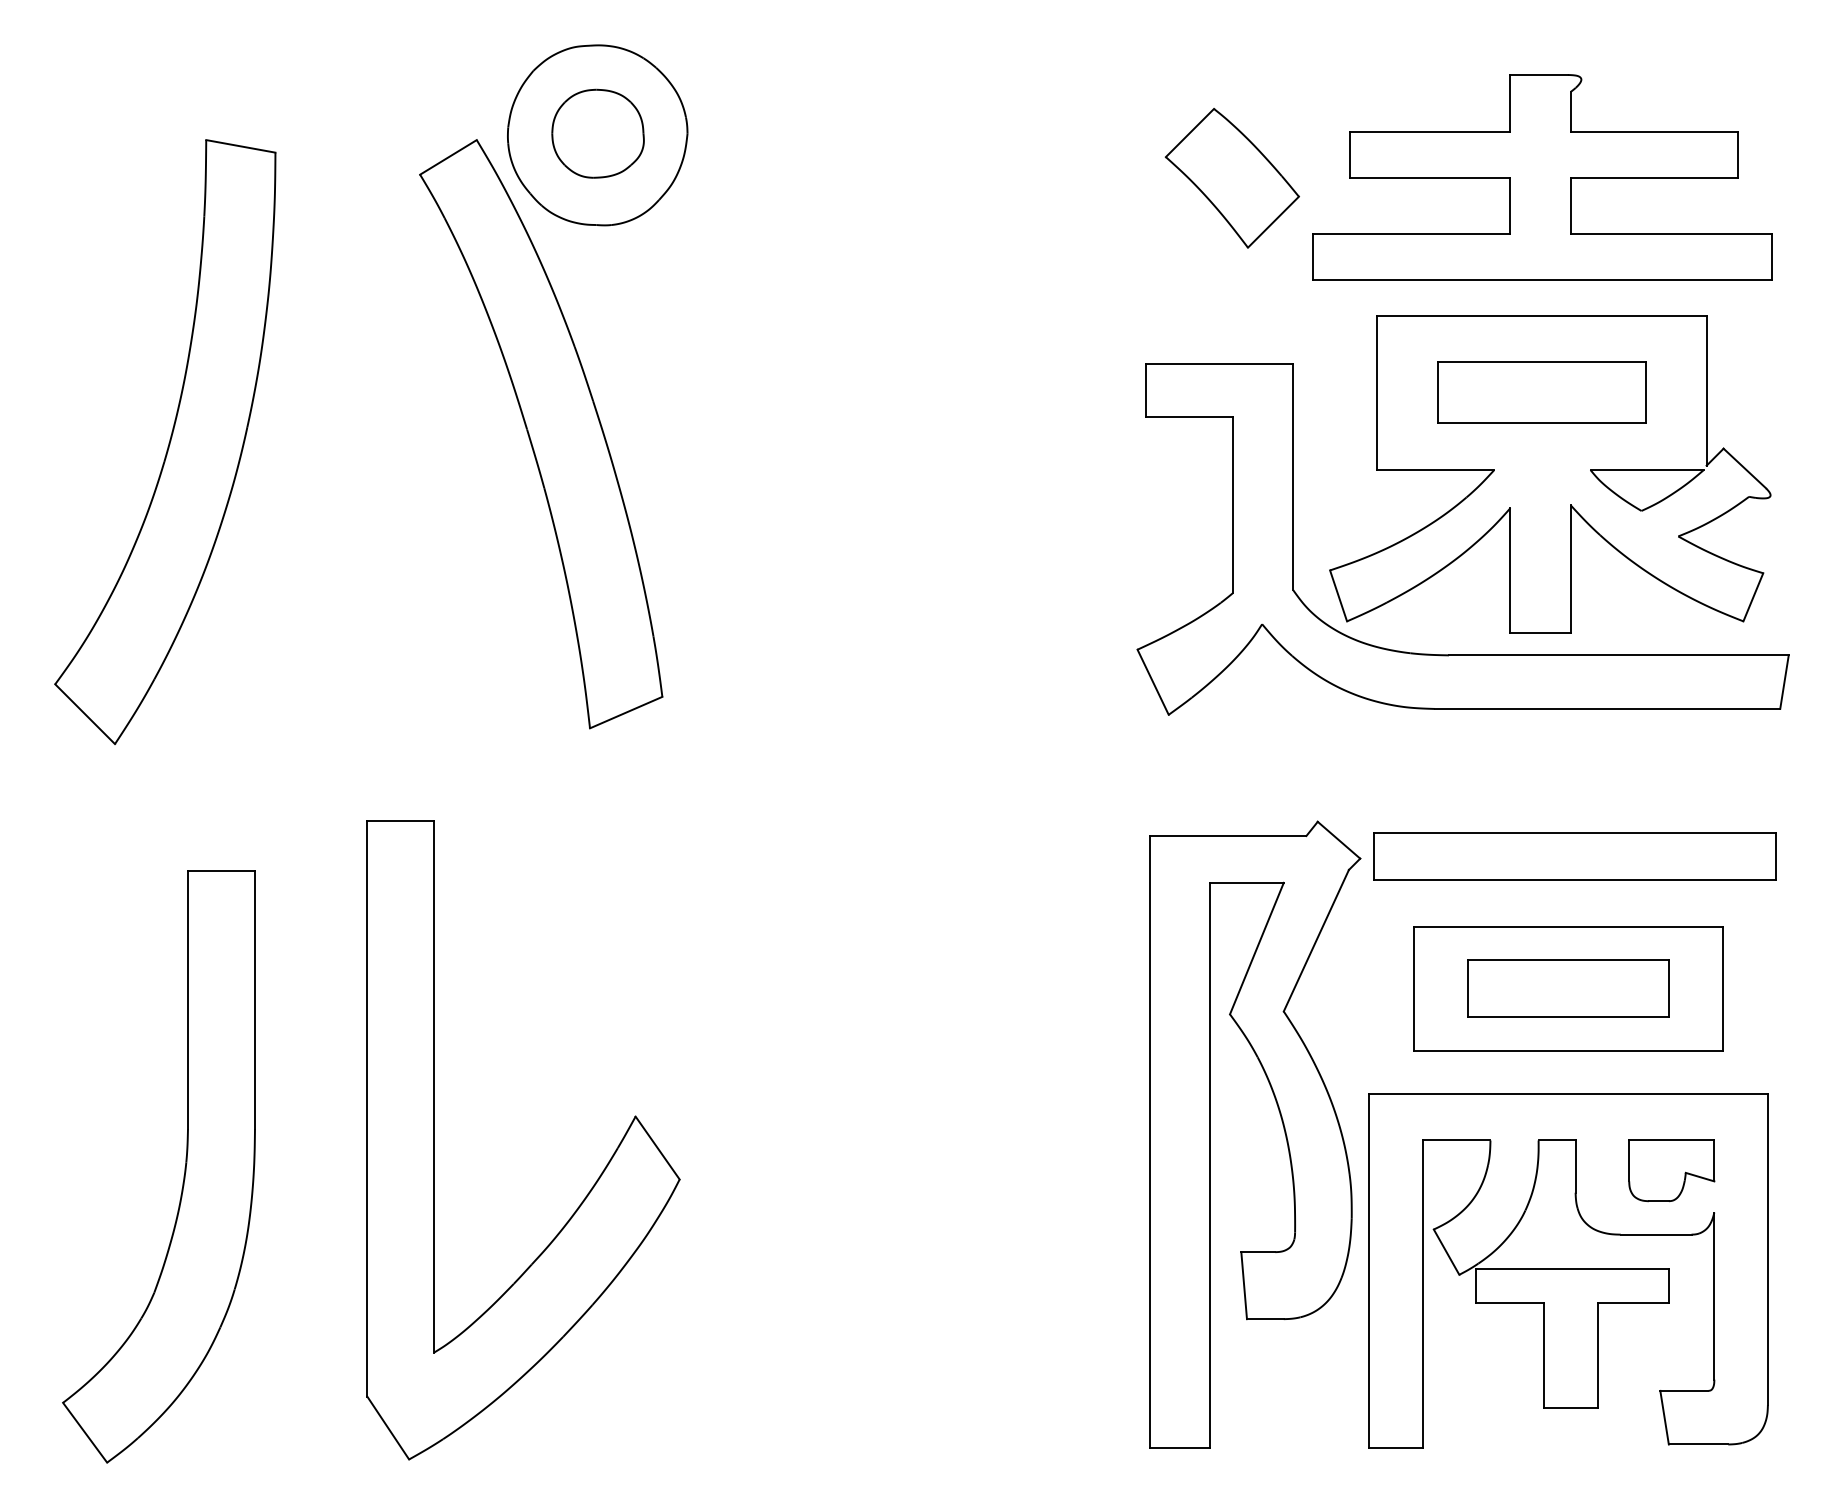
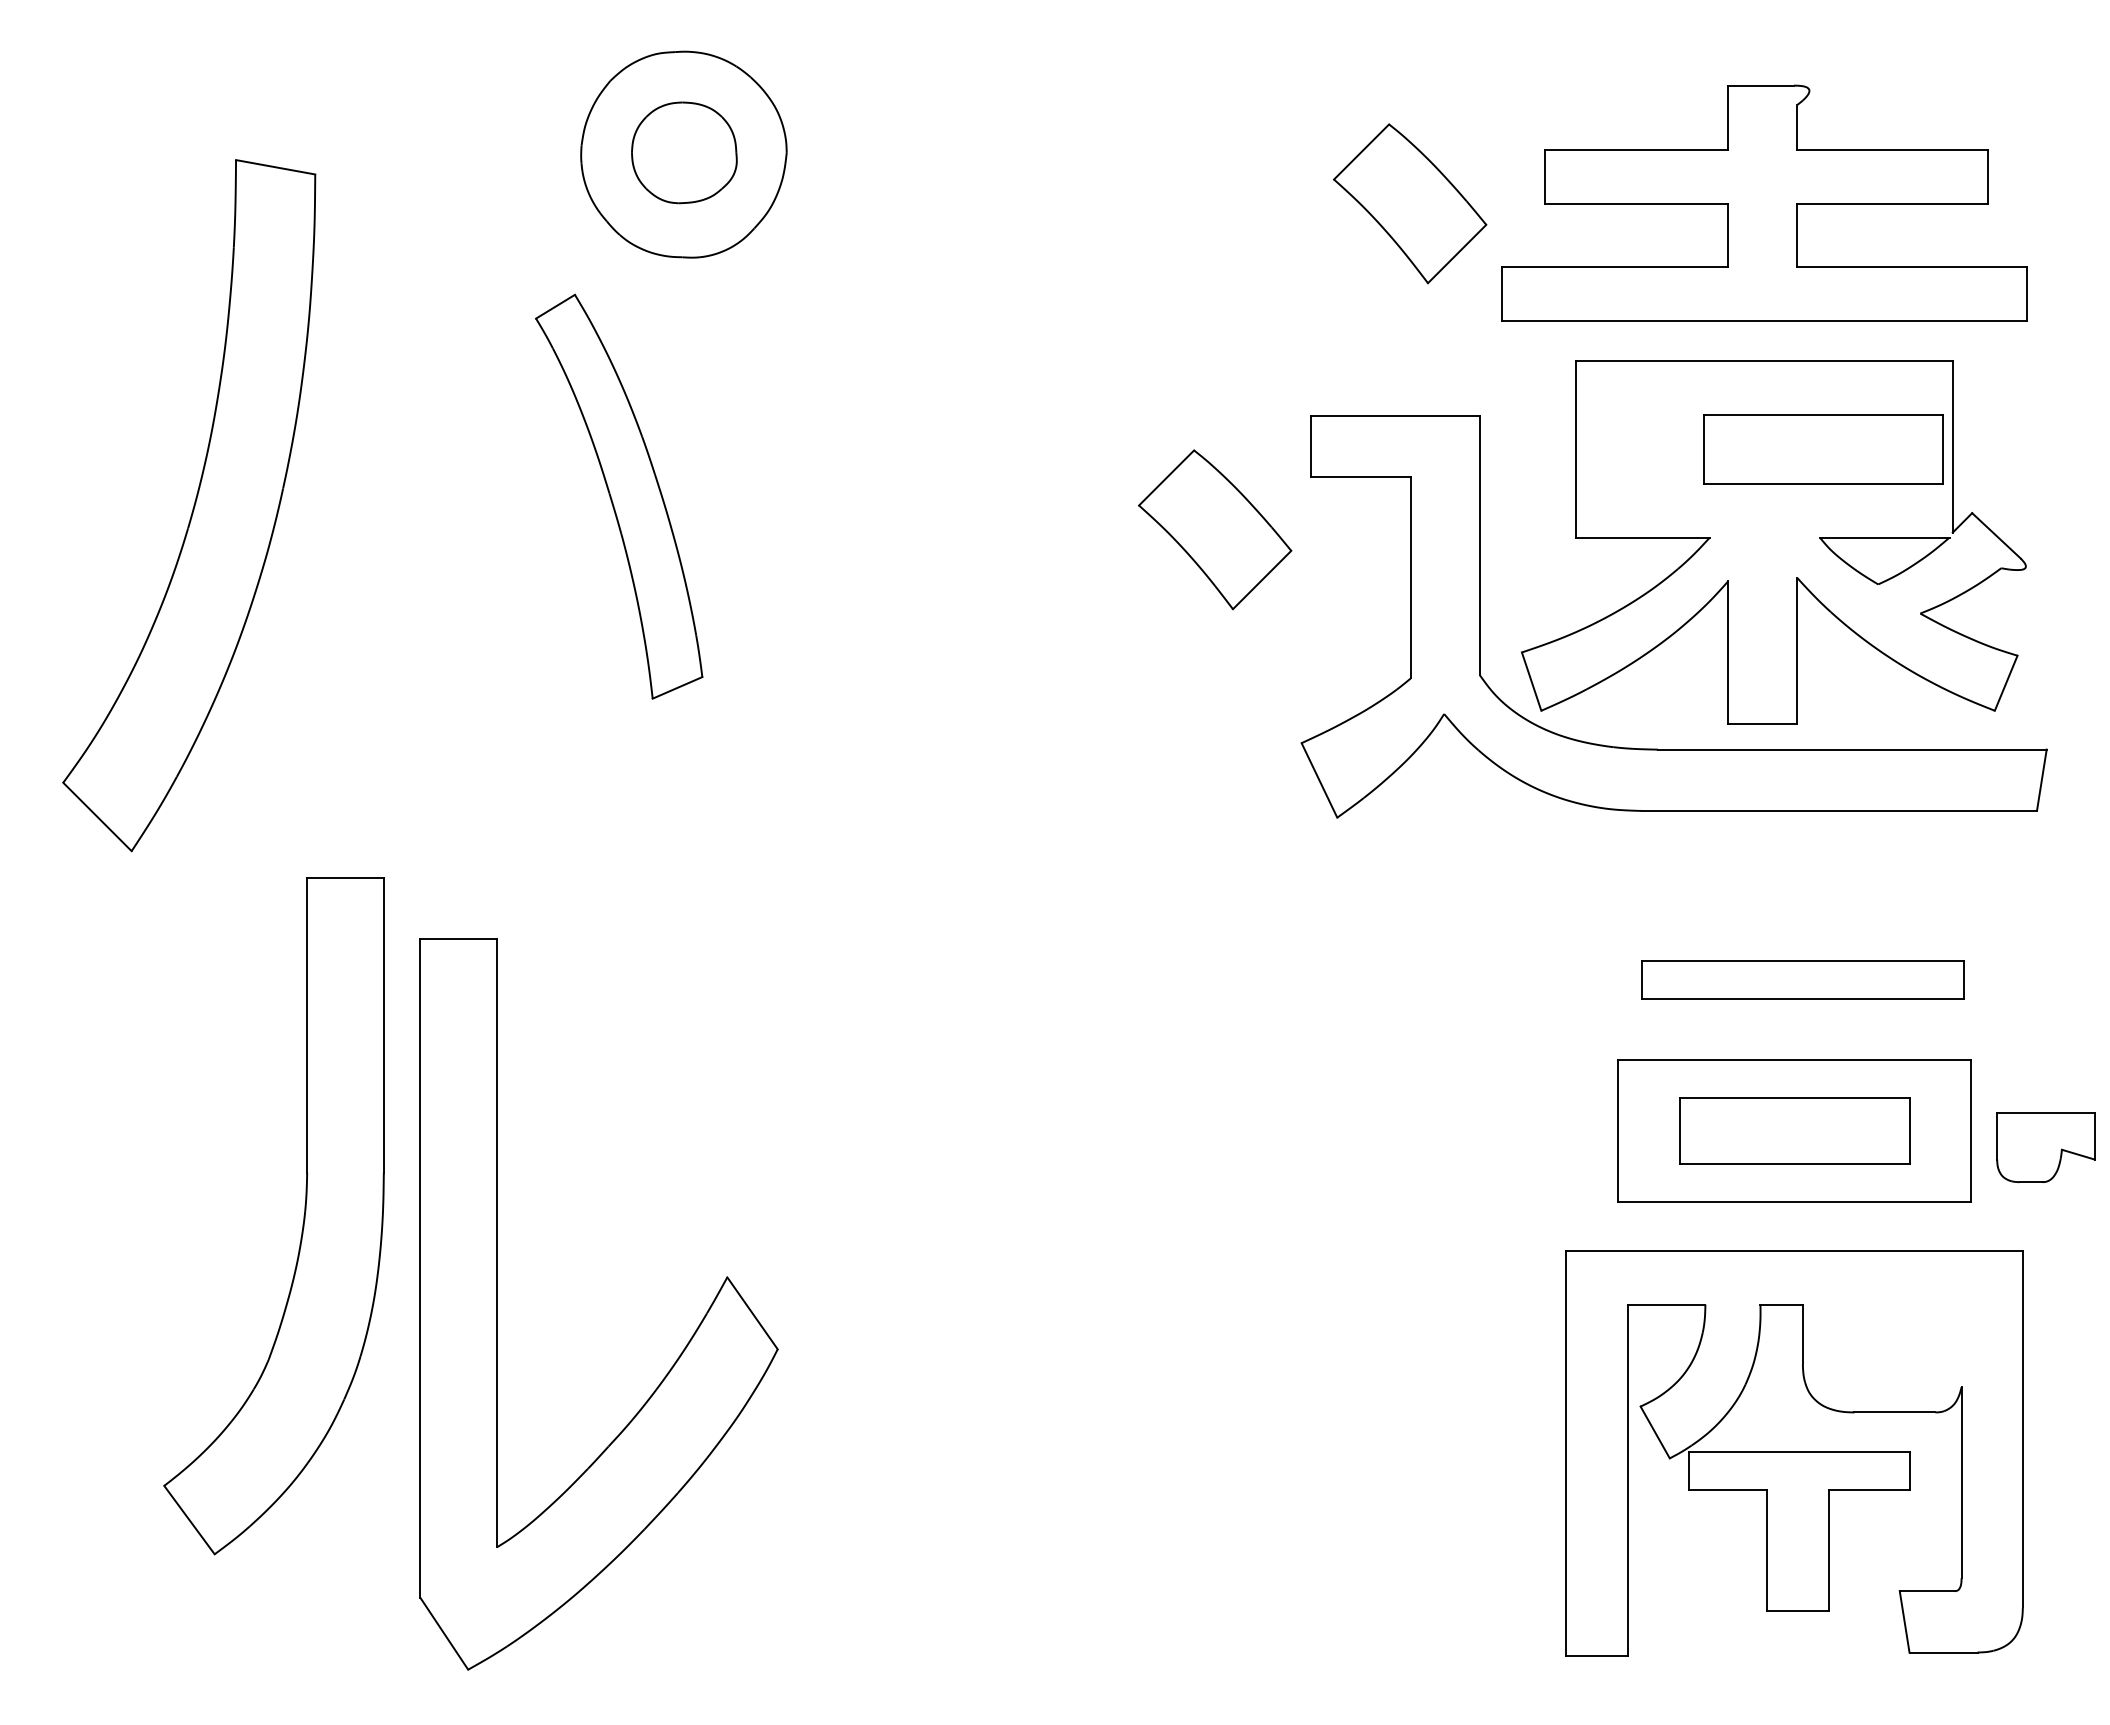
part: (1542, 393) -> (1823, 449), moved
part: (540, 434) -> (618, 496), size x0.6
part: (1062, 462) -> (1215, 529), added
part: (1575, 856) -> (1802, 979), size x0.7
part: (1283, 1128) -> (1468, 1290), removed
part: (1671, 1170) -> (2045, 1147), moved
part: (183, 1173) -> (302, 1223), moved

